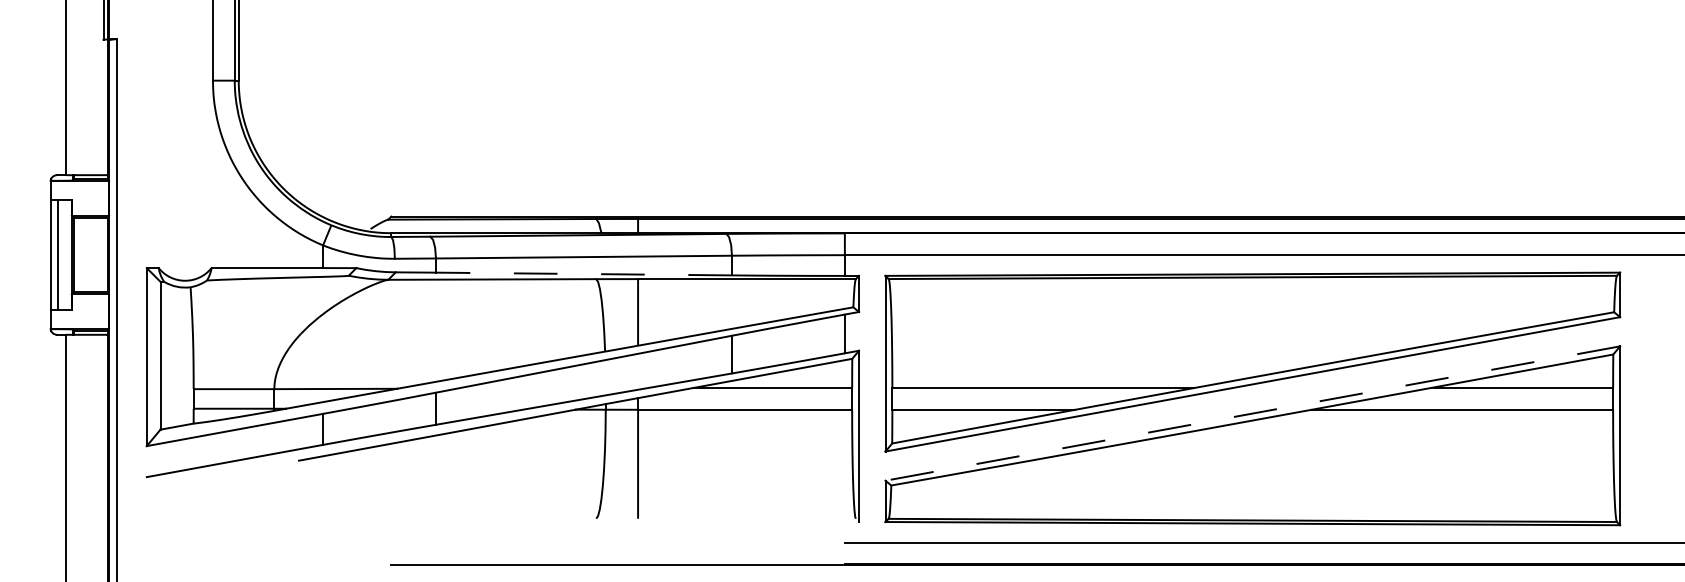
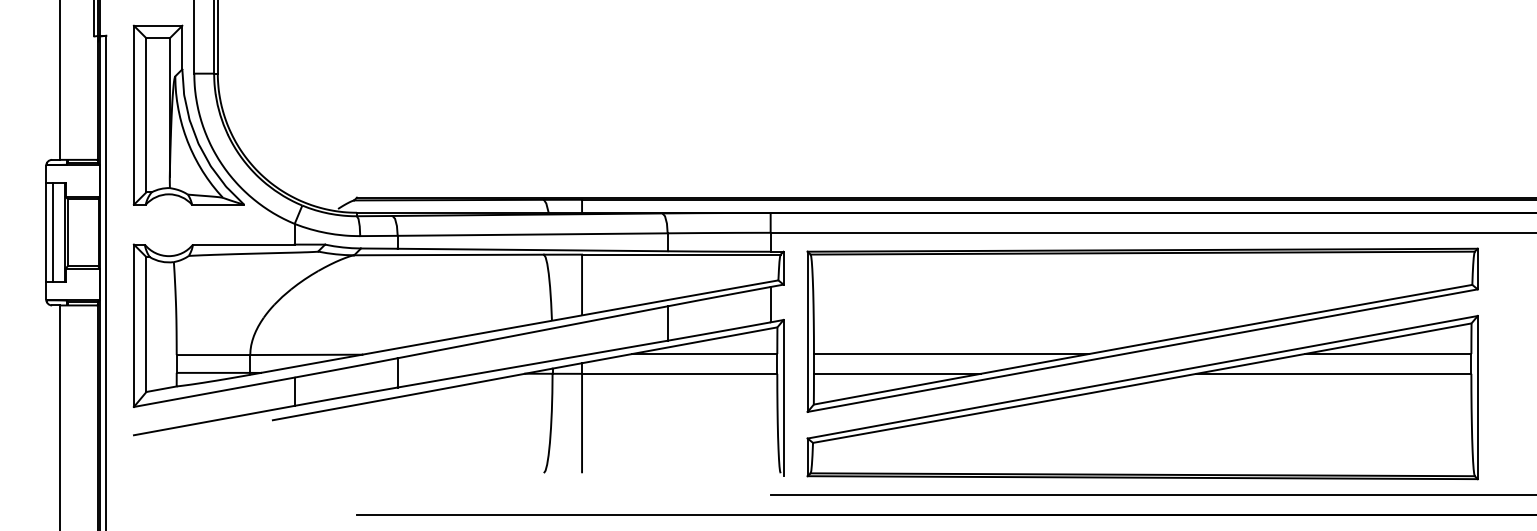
part: (206, 126) -> (188, 115), added
line: (583, 274) -> (532, 250), dashed -> solid
line: (1252, 413) -> (1142, 377), dashed -> solid

